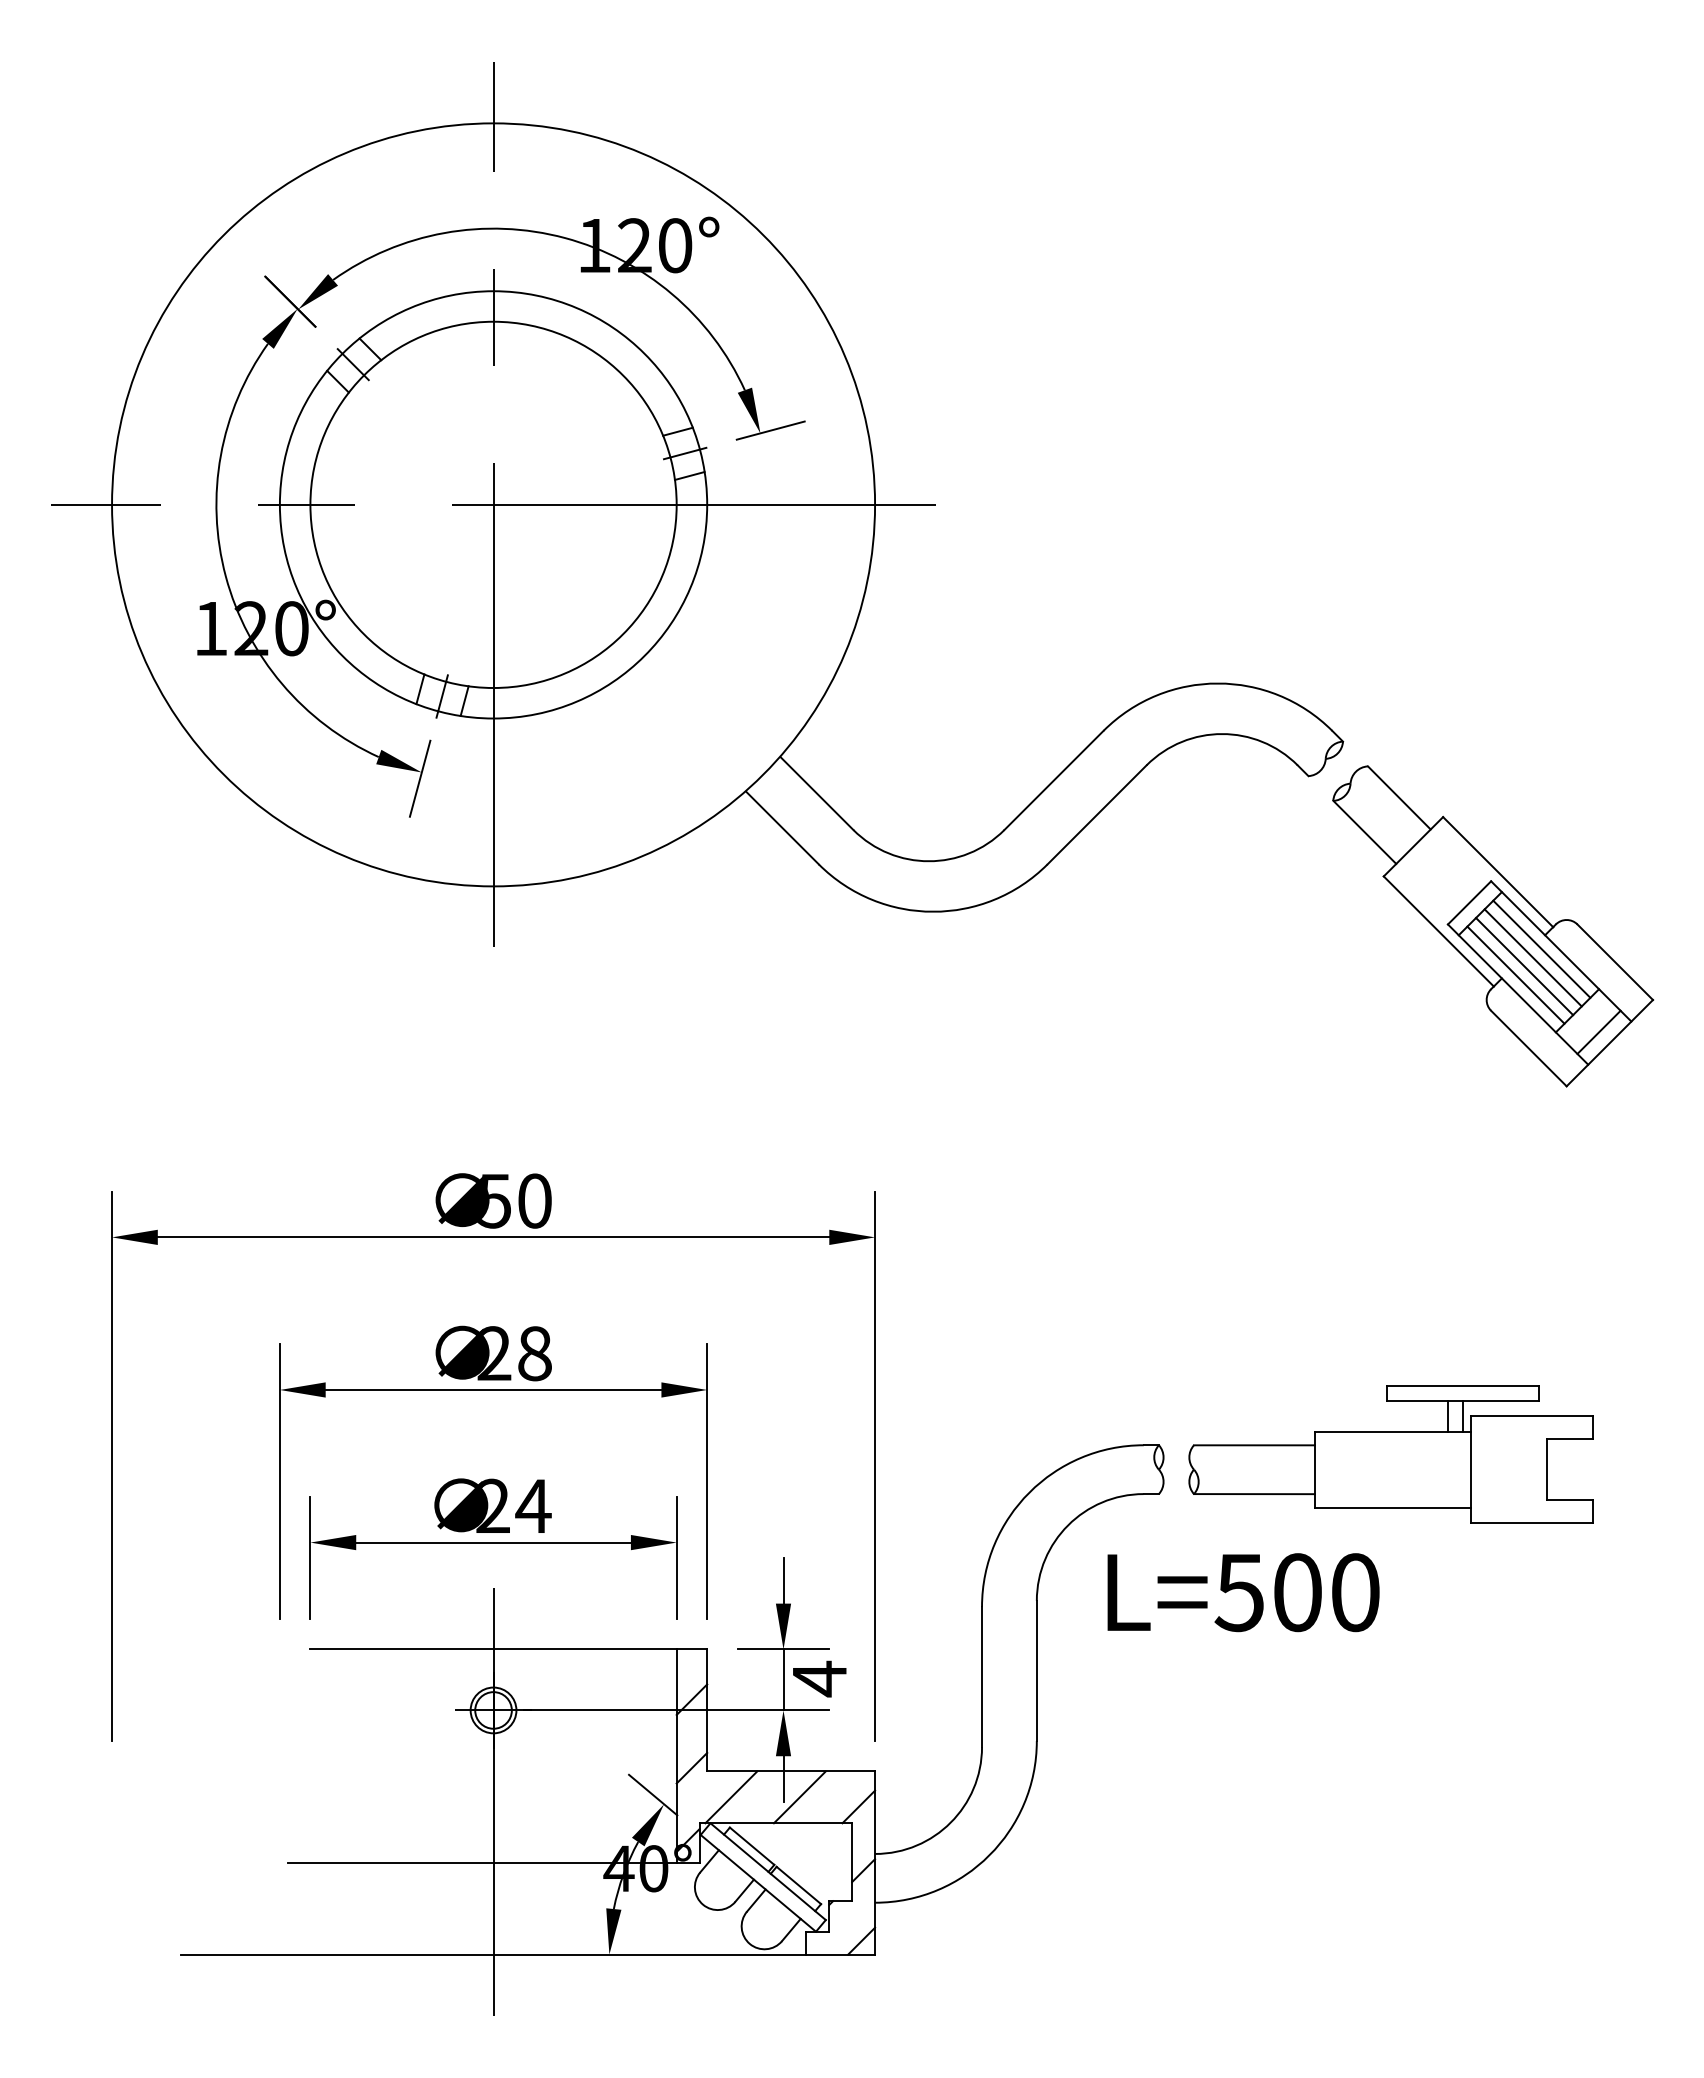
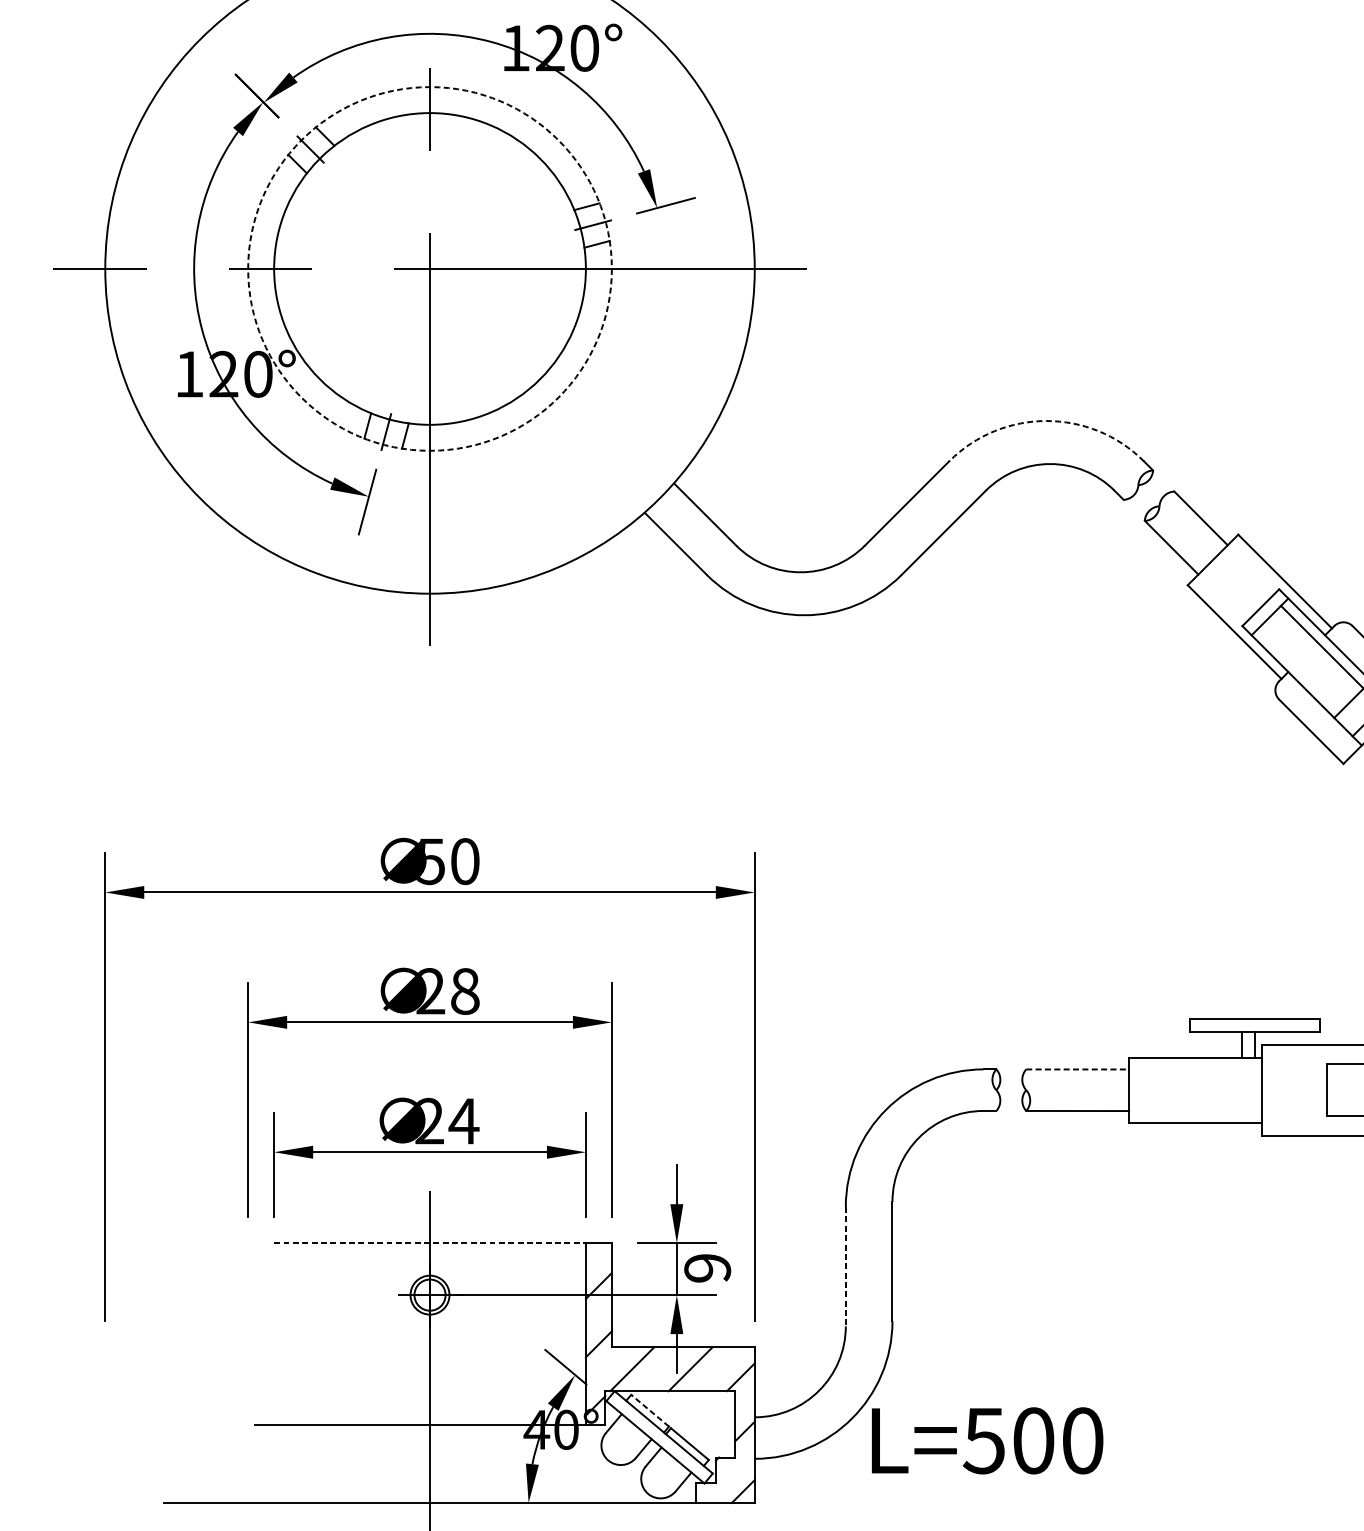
circle: (493, 504) -> (429, 268), solid -> dashed
arc: (1217, 683) -> (1046, 421), solid -> dashed
line: (1532, 957) -> (1314, 654), removed
line: (1524, 966) -> (1307, 661), removed
line: (1515, 974) -> (1299, 668), removed
line: (1254, 1445) -> (1077, 1069), solid -> dashed
text: (1243, 1592) -> (987, 1440), moved
line: (494, 1649) -> (430, 1243), solid -> dashed
line: (982, 1677) -> (846, 1267), solid -> dashed
text: (819, 1678) -> (707, 1267), 4 -> 9
line: (752, 1846) -> (650, 1410), solid -> dashed

